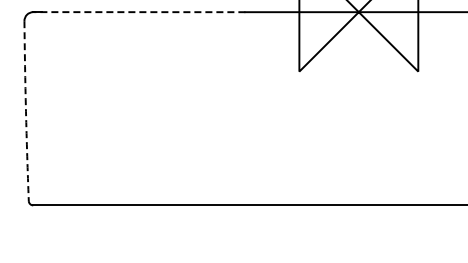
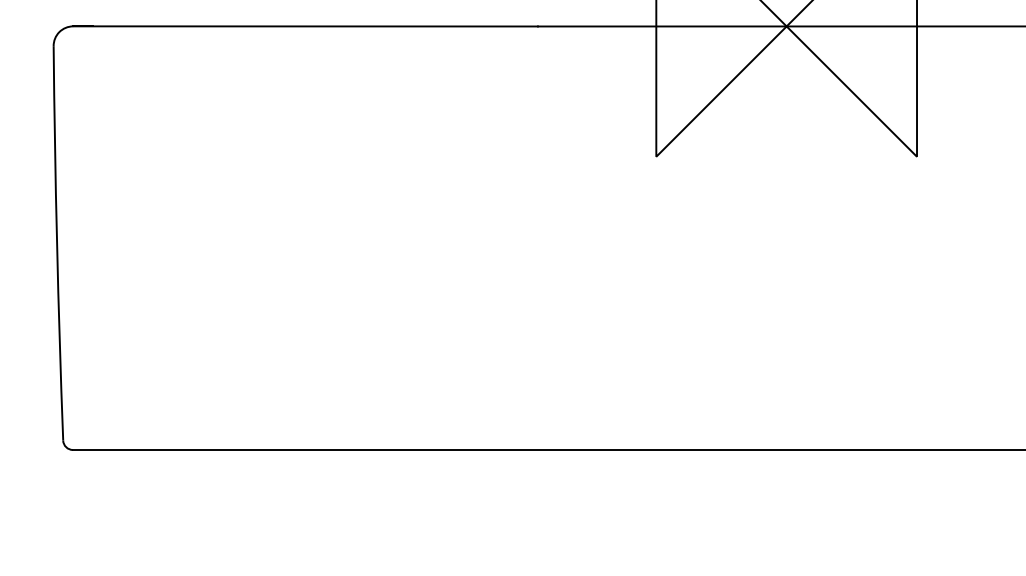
line: (139, 12) -> (305, 27), dashed -> solid
arc: (25, 111) -> (55, 244), dashed -> solid

